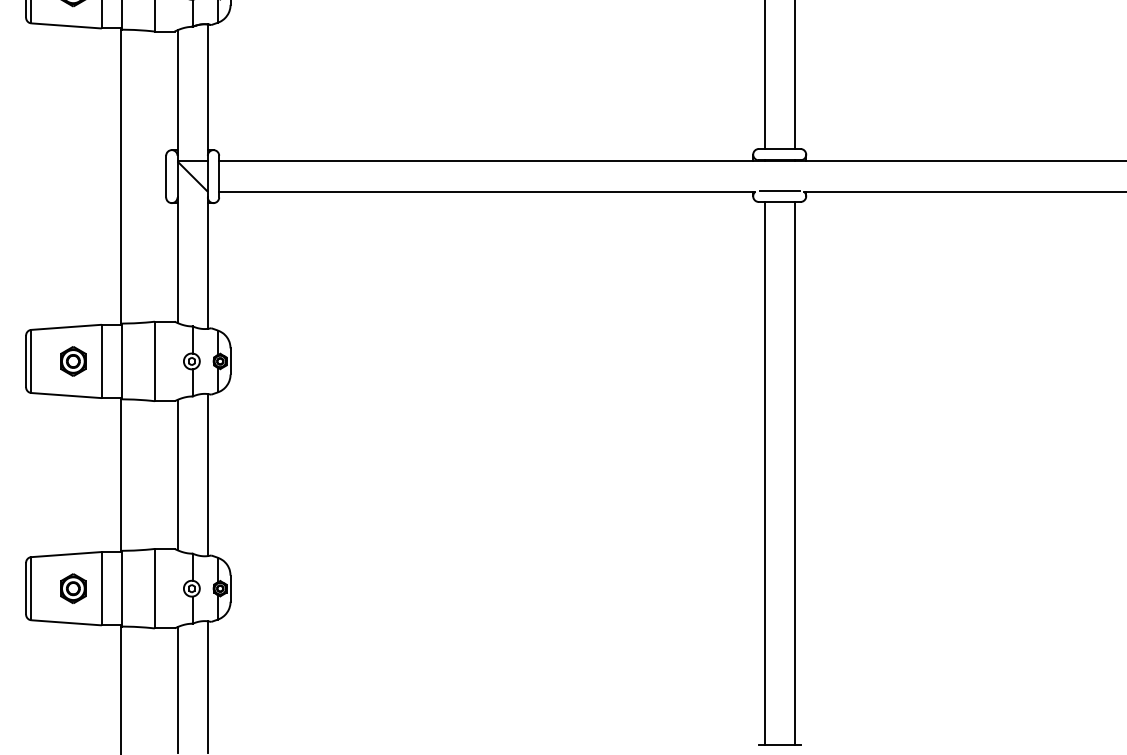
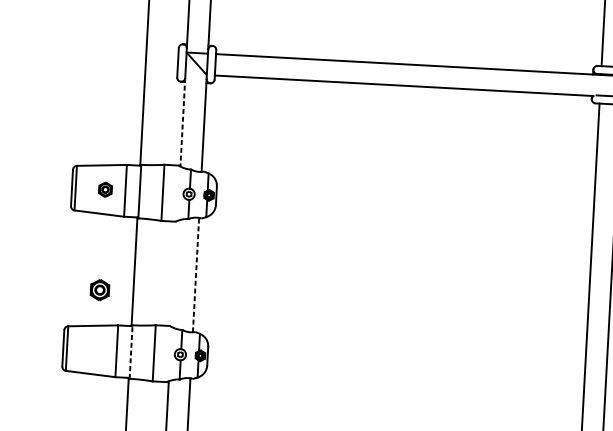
line: (177, 260) -> (182, 122), solid -> dashed
part: (73, 361) -> (105, 189), size x0.7
line: (177, 474) -> (174, 273), removed
line: (207, 475) -> (195, 275), solid -> dashed
part: (73, 588) -> (100, 290), moved
line: (122, 588) -> (131, 351), solid -> dashed

